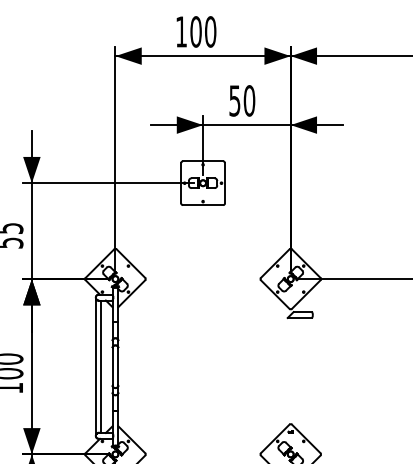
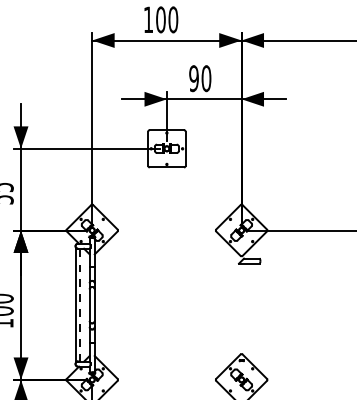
text: (234, 100) -> (193, 78), 50 -> 90
line: (101, 365) -> (80, 304), solid -> dashed

